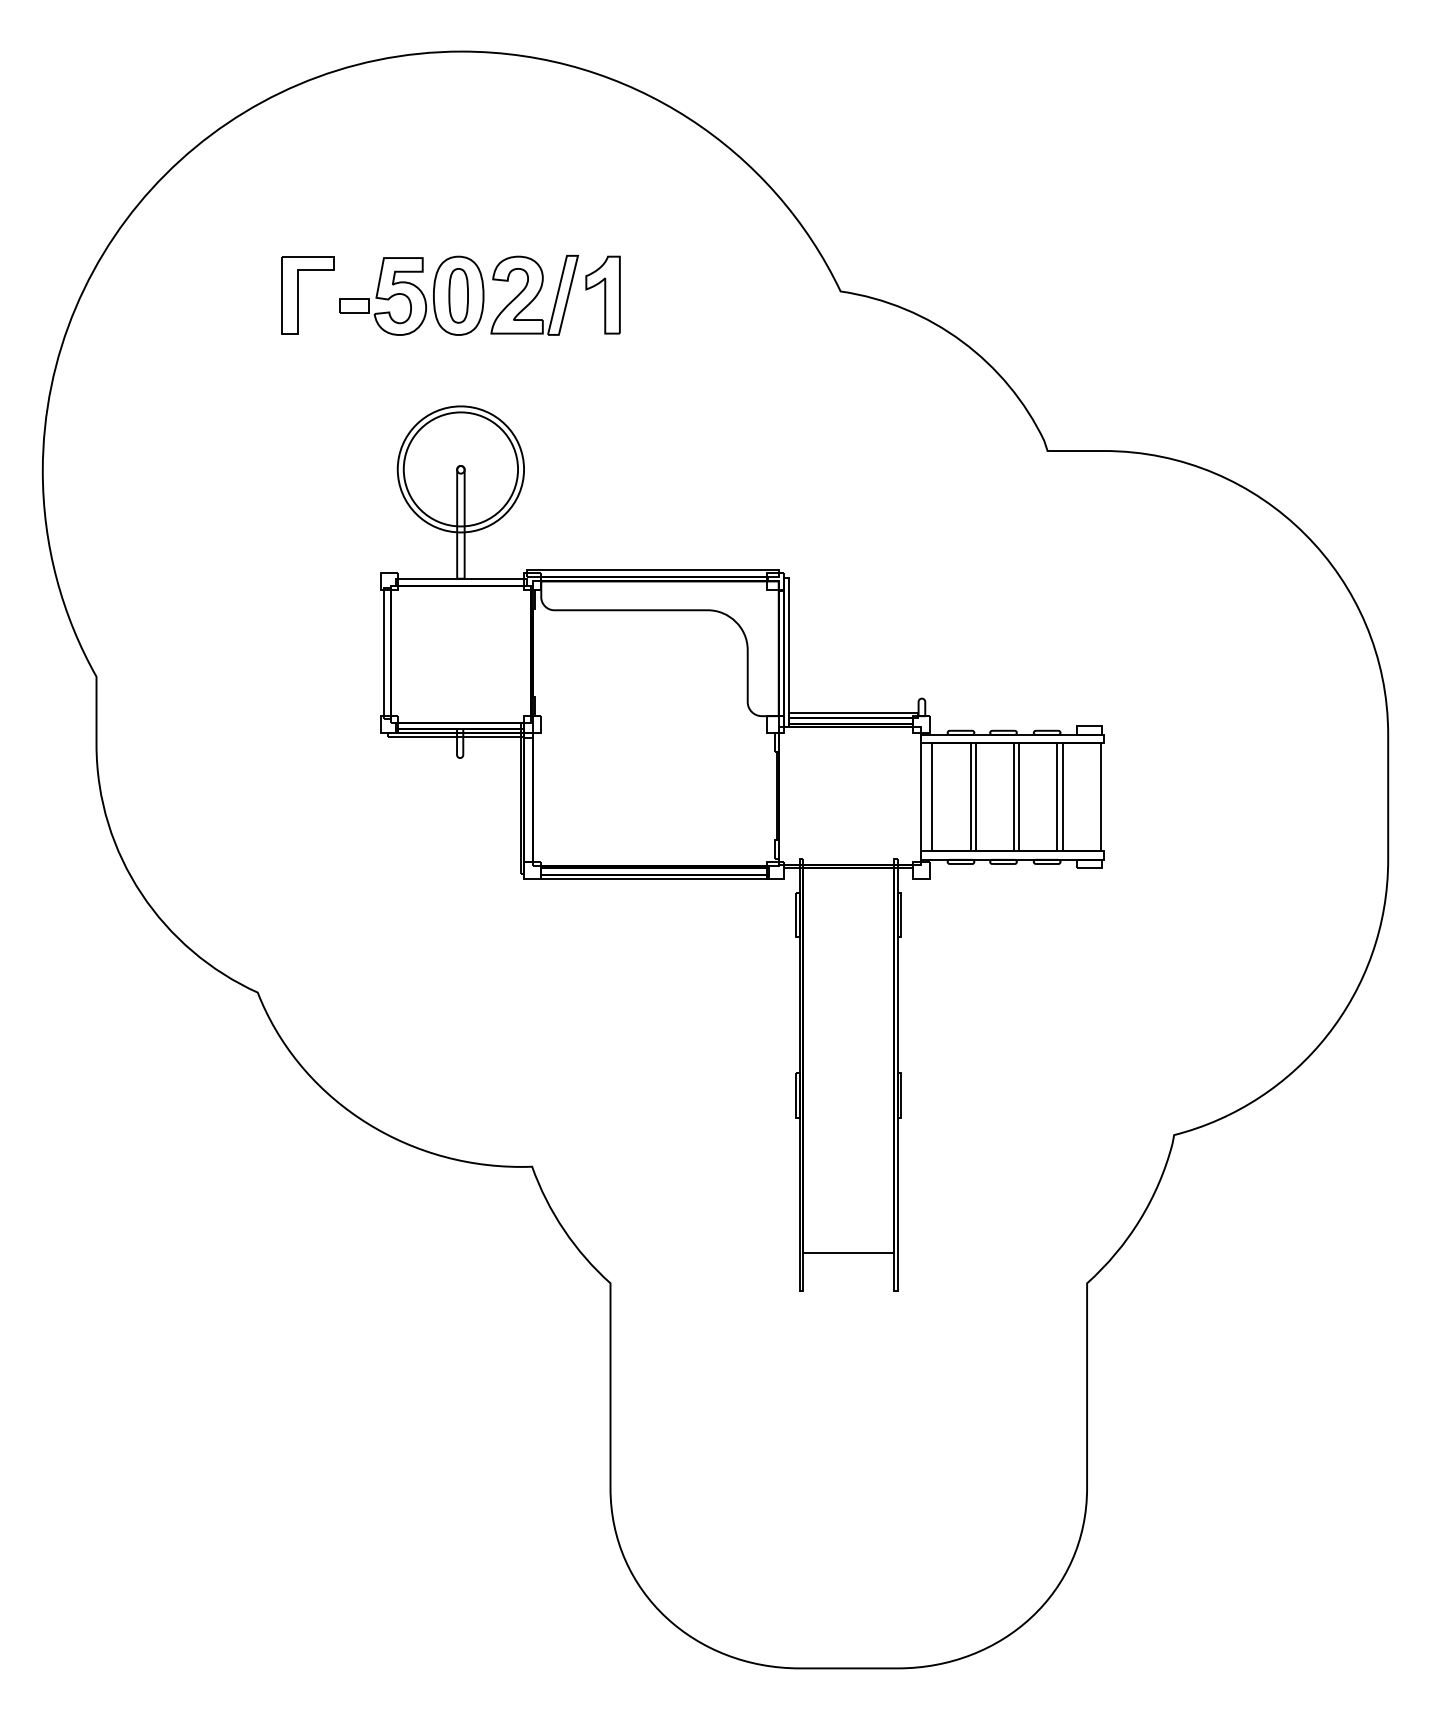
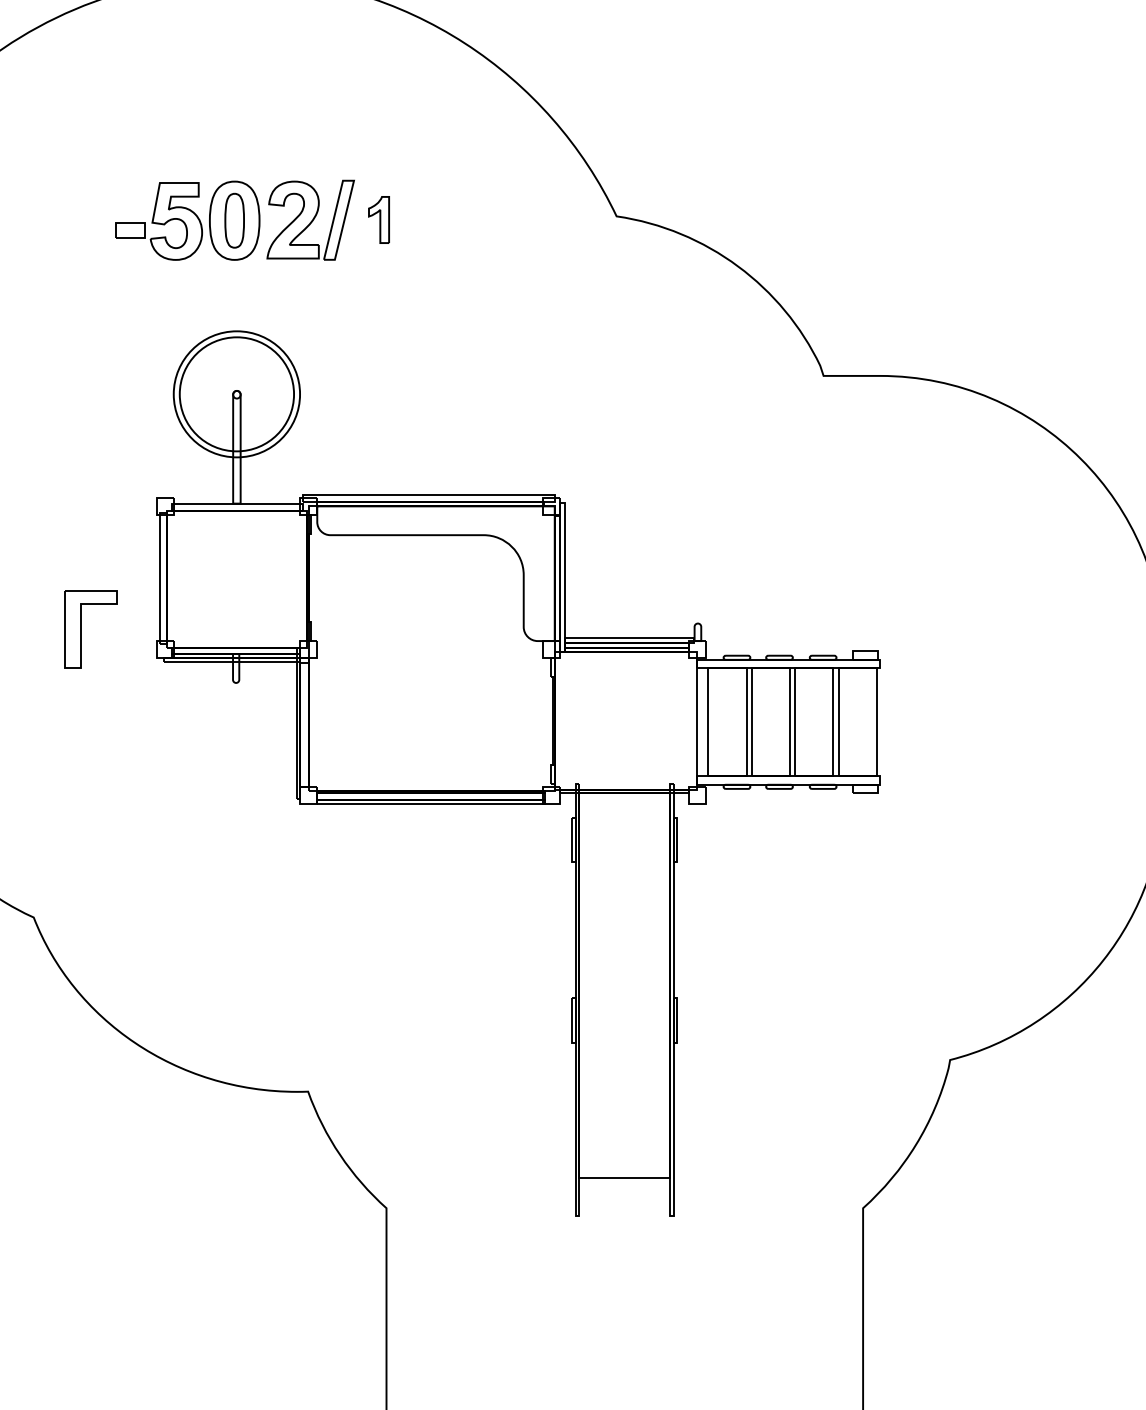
part: (602, 294) -> (378, 219), size x0.6
part: (298, 295) -> (81, 629), moved

